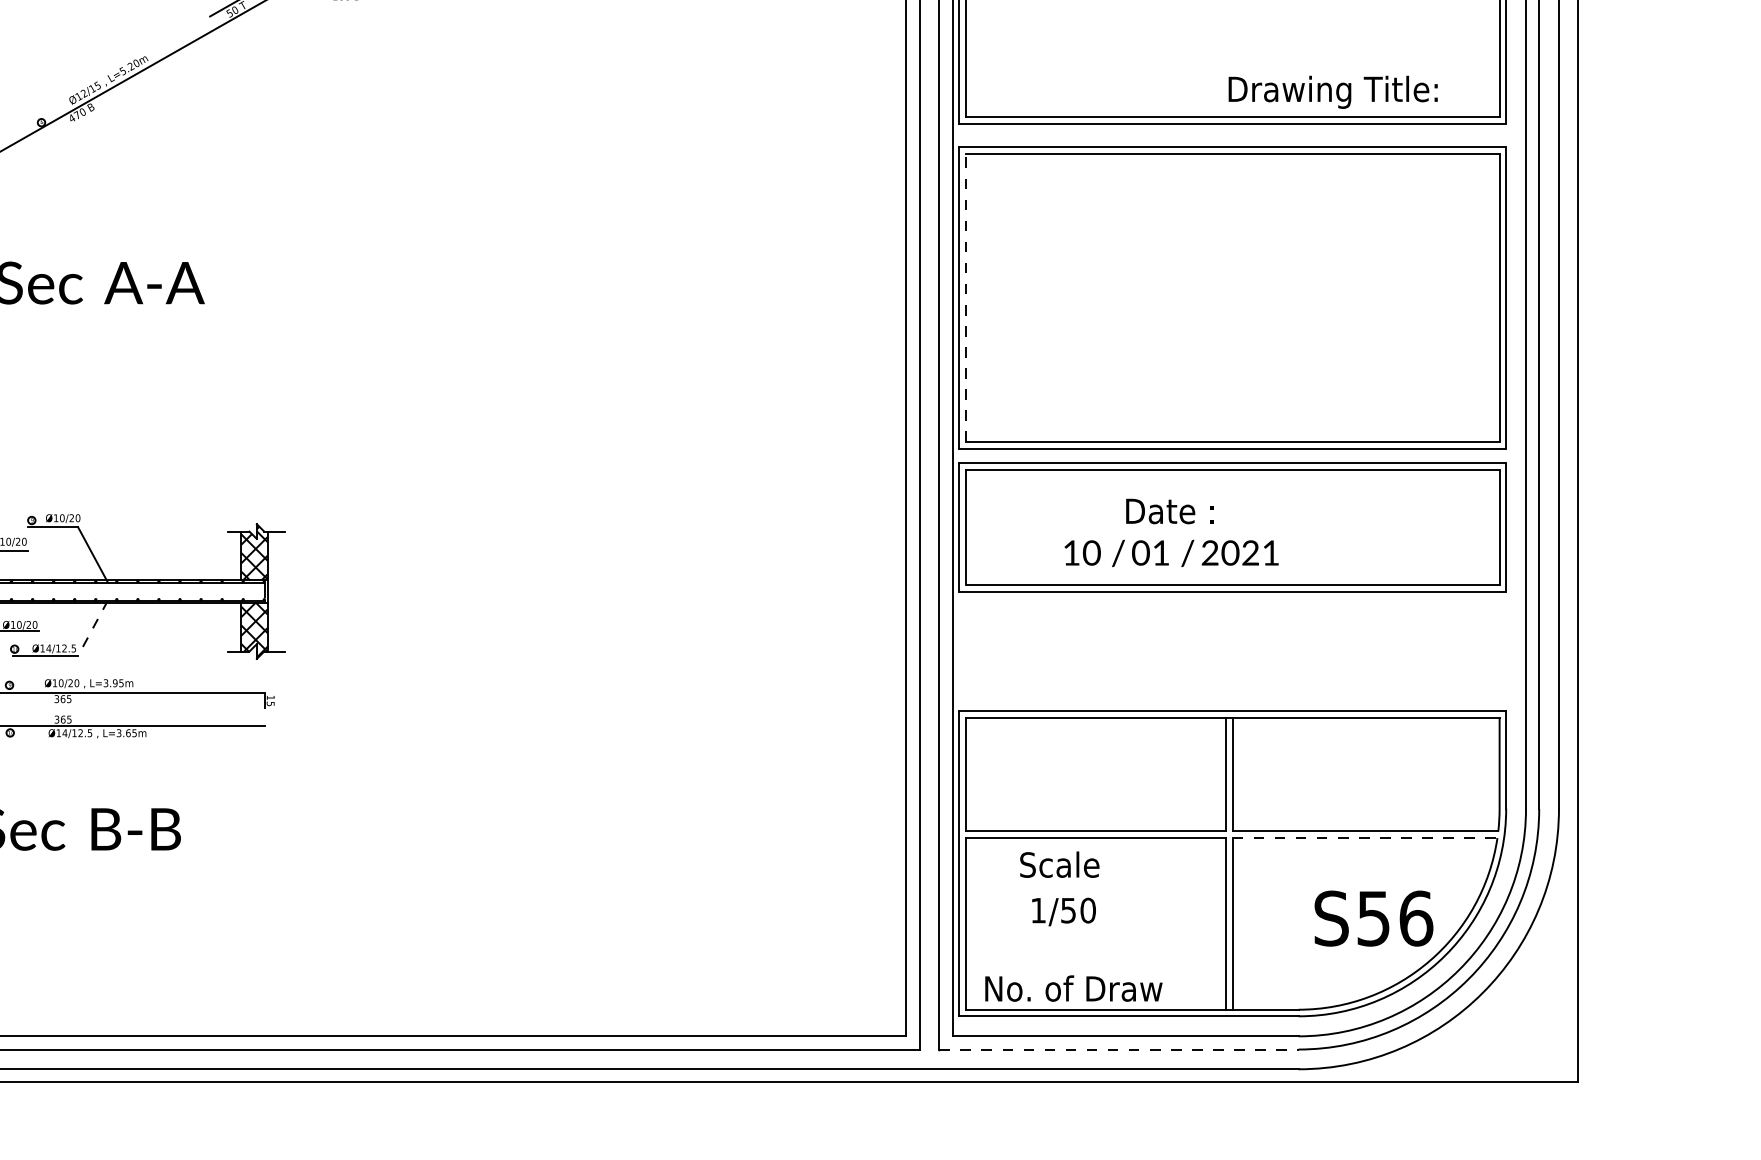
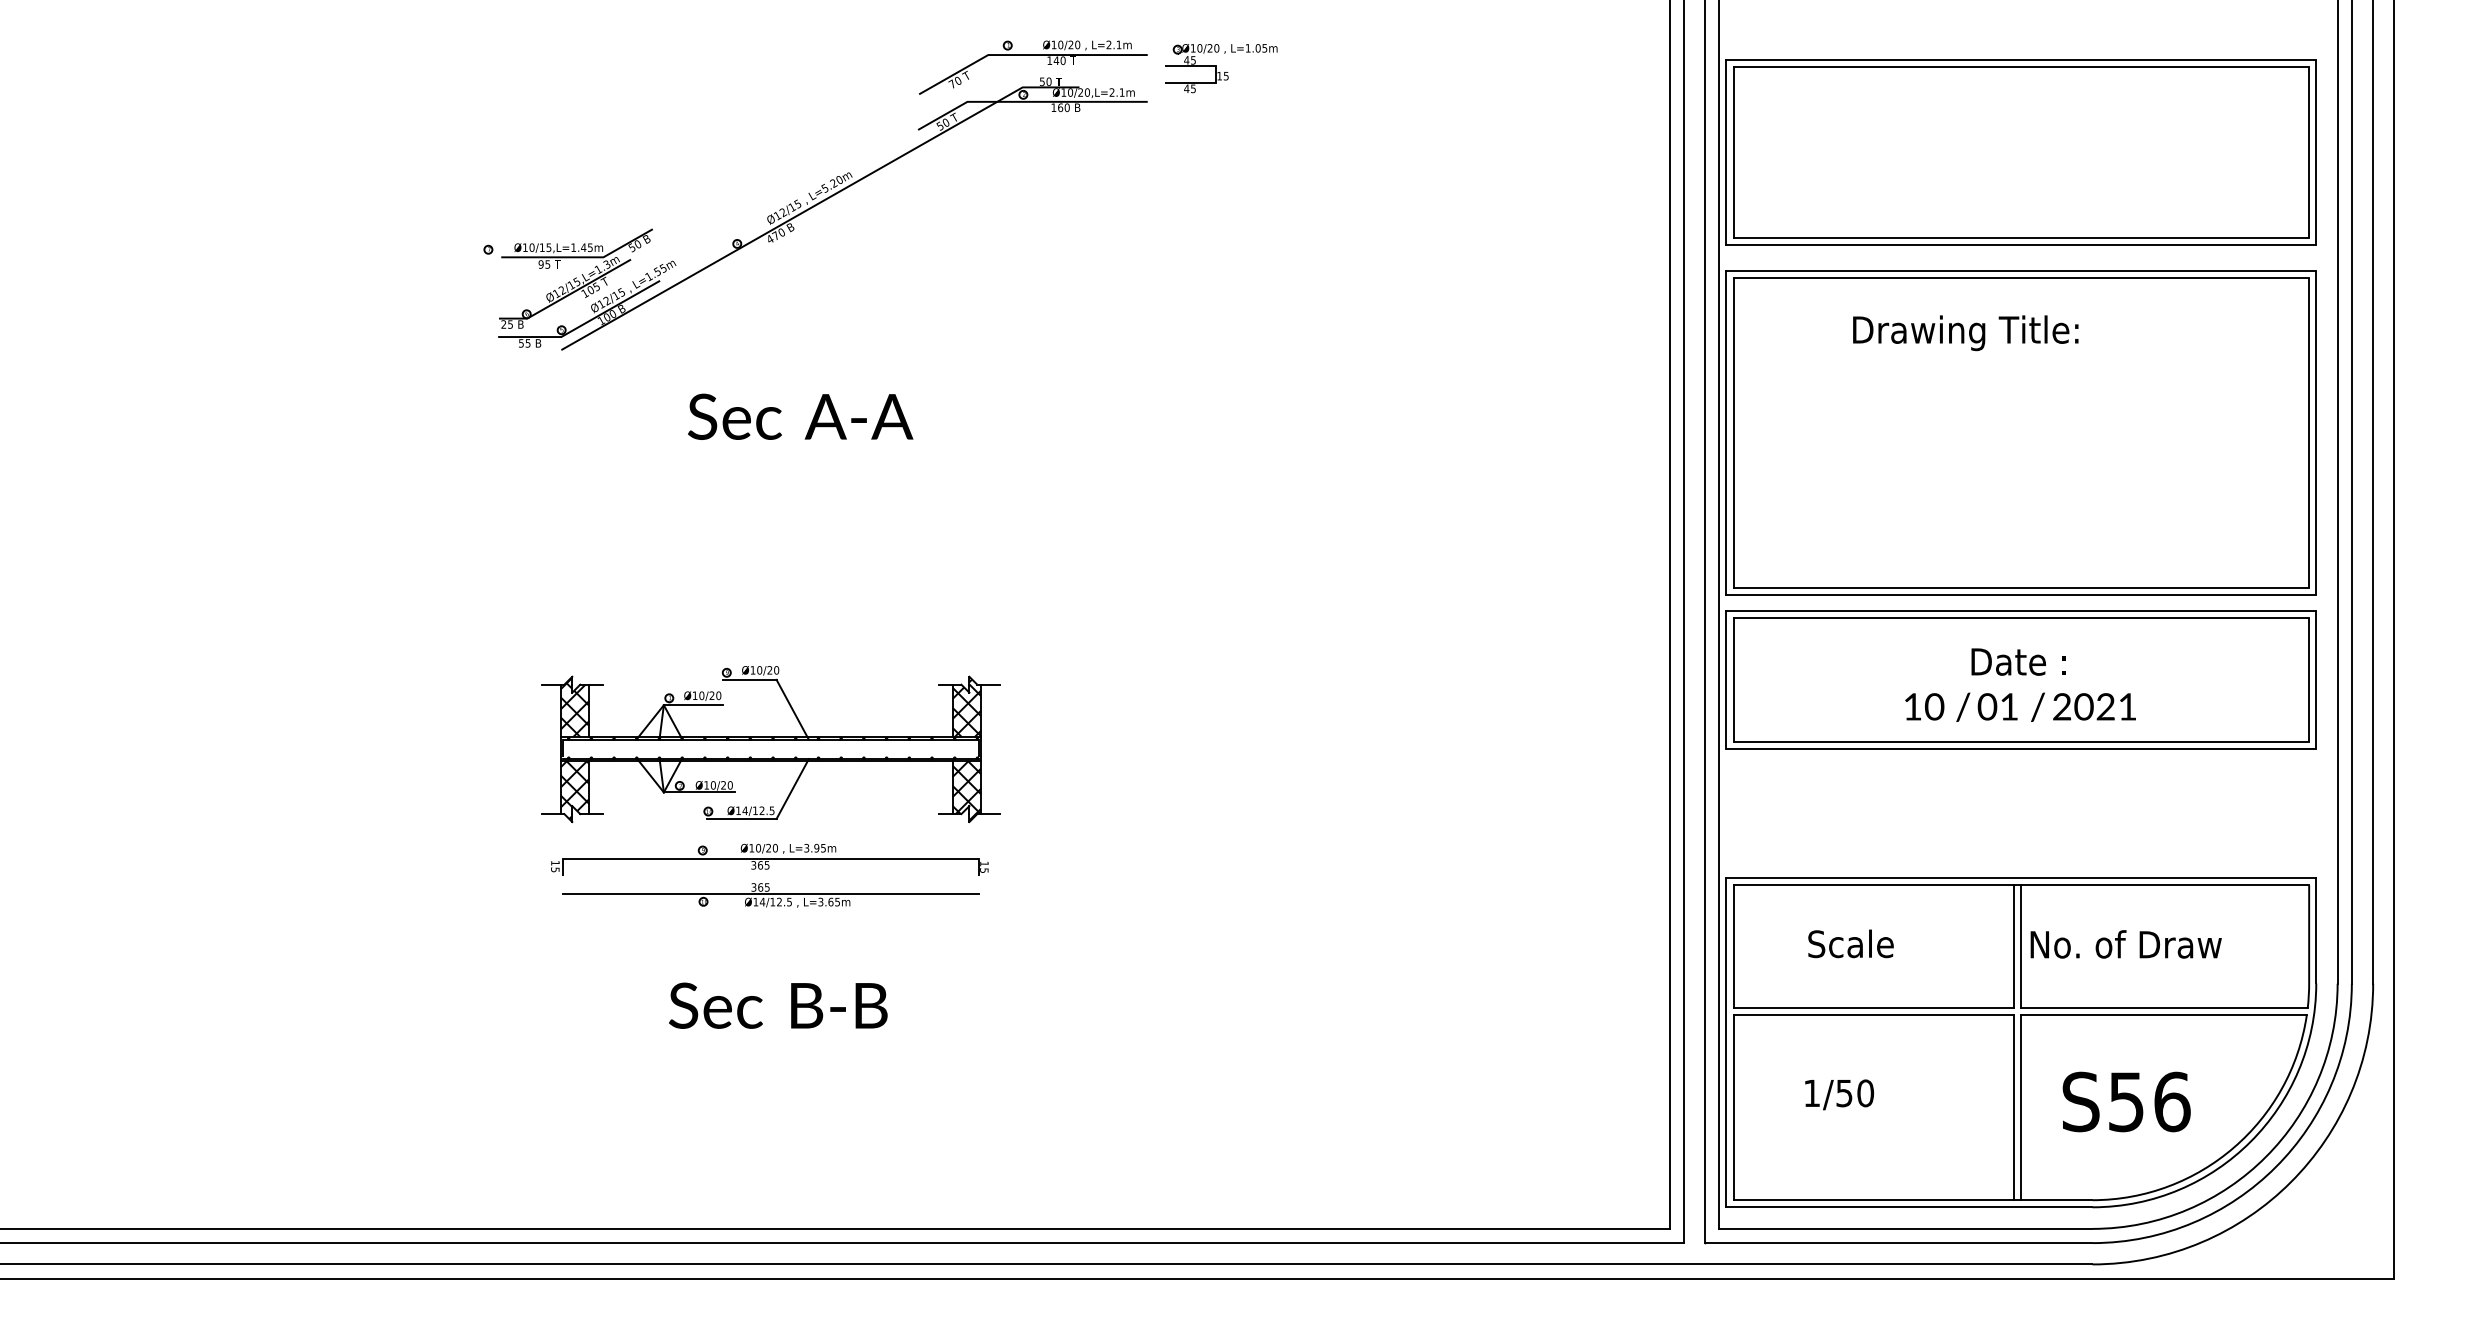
text: (1332, 92) -> (1965, 333), moved
line: (965, 297) -> (1733, 432), dashed -> solid
text: (1171, 532) -> (2020, 684), moved
line: (92, 627) -> (792, 788), dashed -> solid
line: (1365, 838) -> (2164, 1015), dashed -> solid
text: (1059, 864) -> (1850, 943), moved
text: (1373, 918) -> (2126, 1101), moved
text: (1073, 988) -> (2125, 944), moved
line: (1118, 1049) -> (1898, 1243), dashed -> solid

